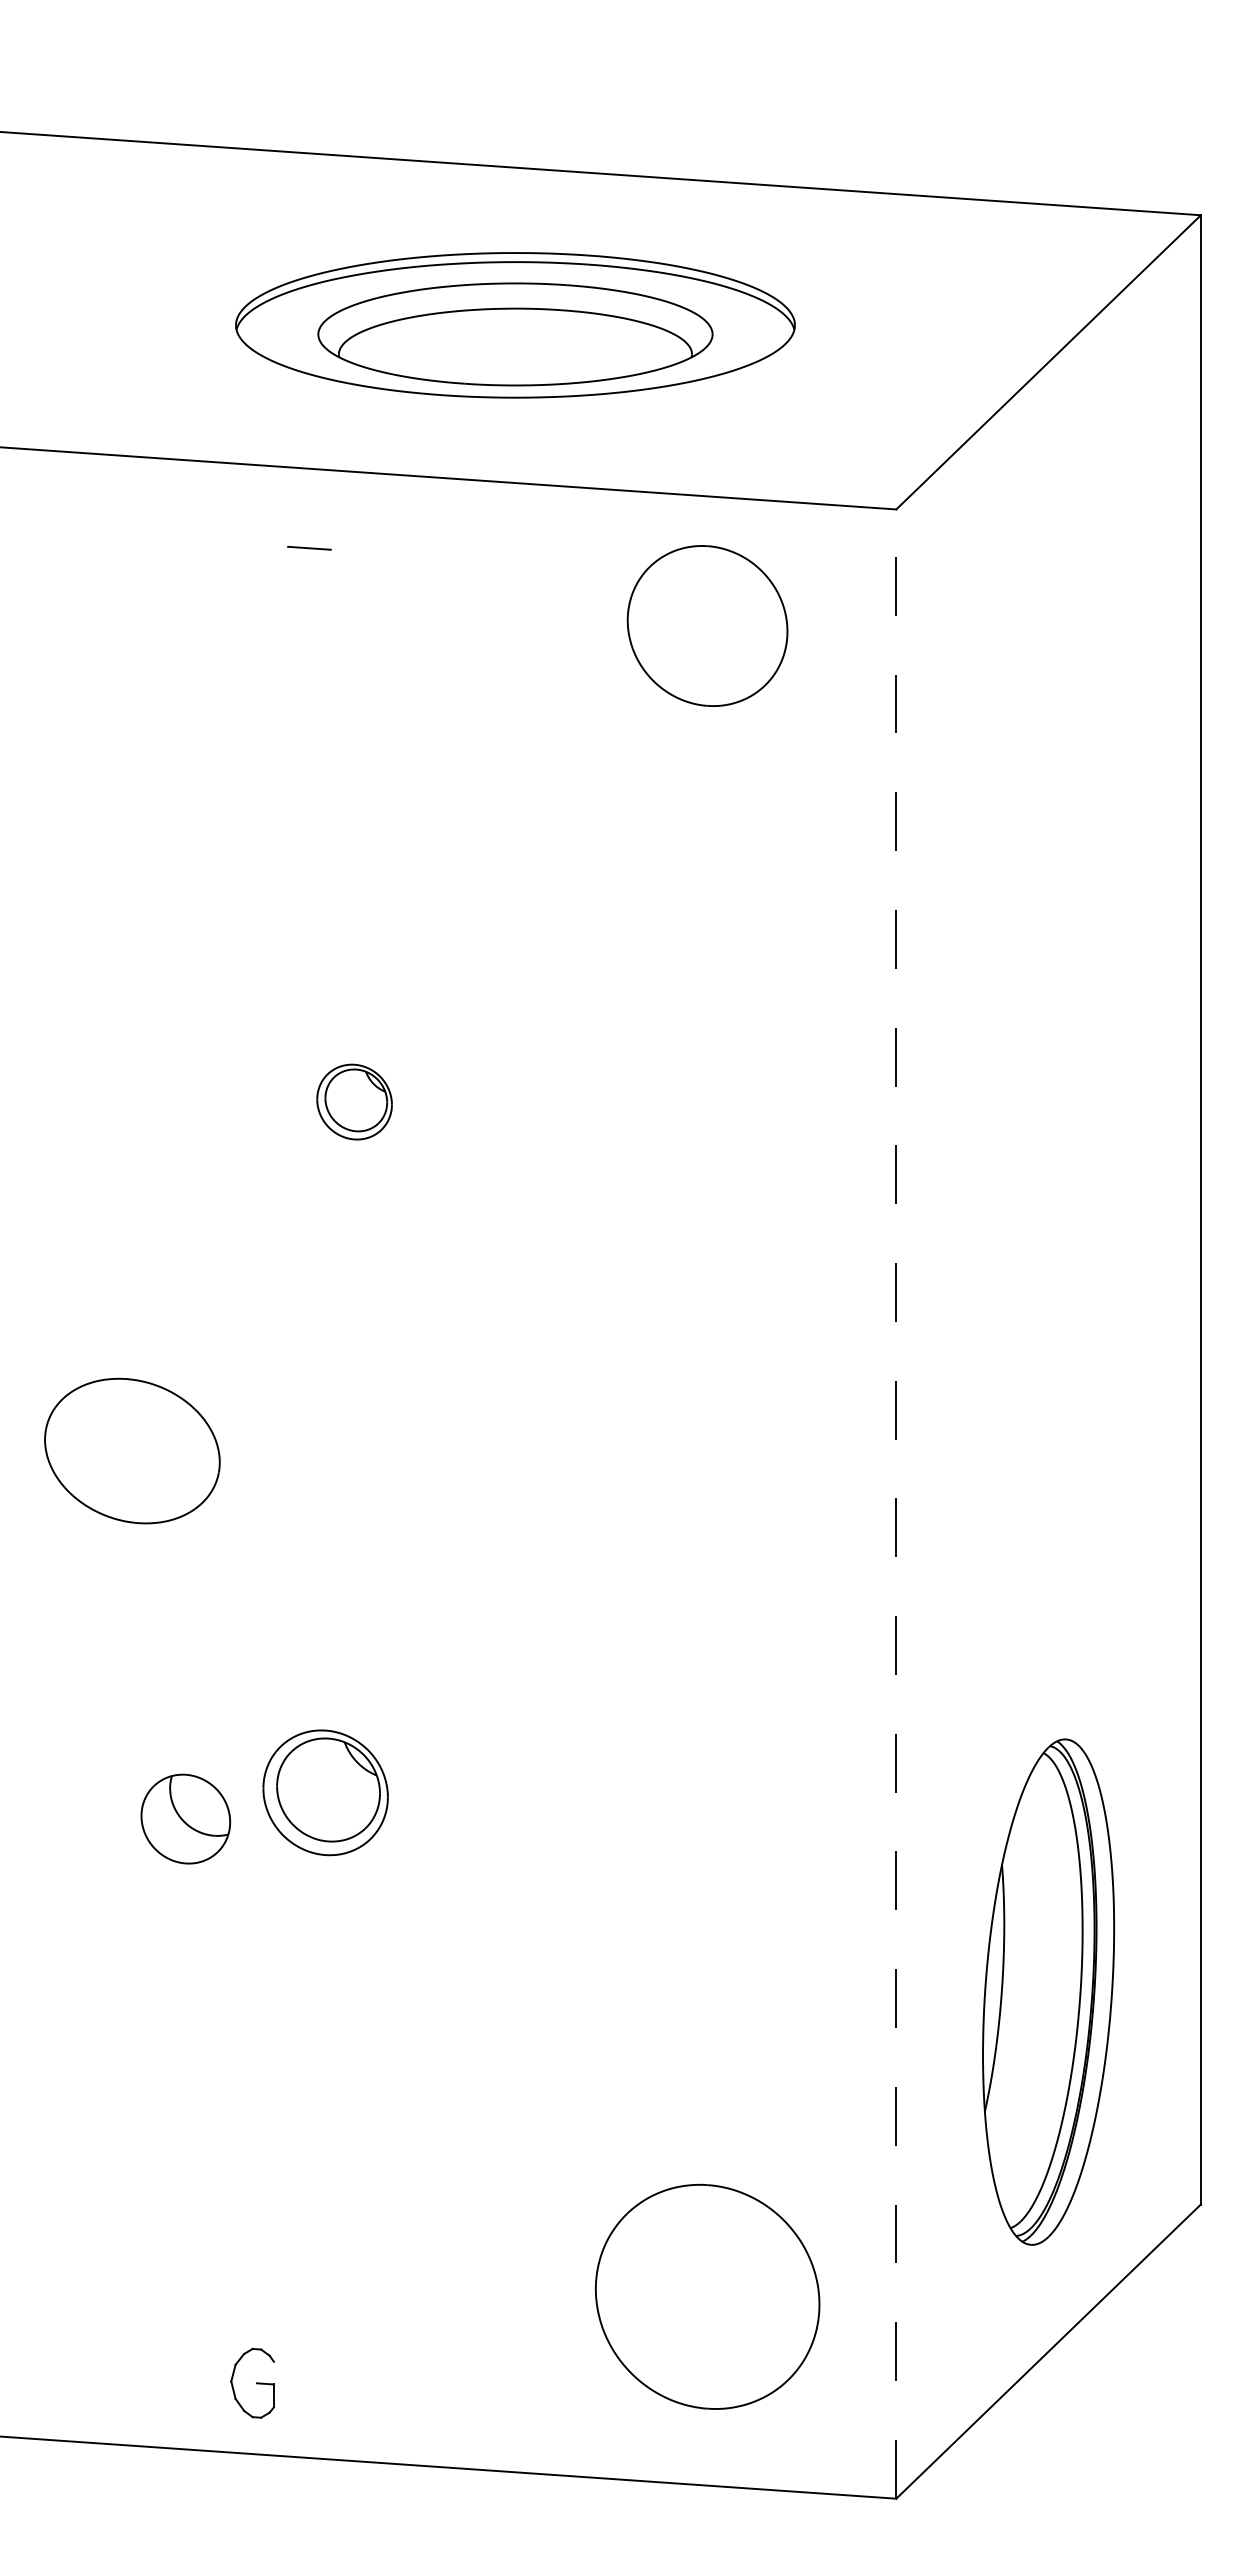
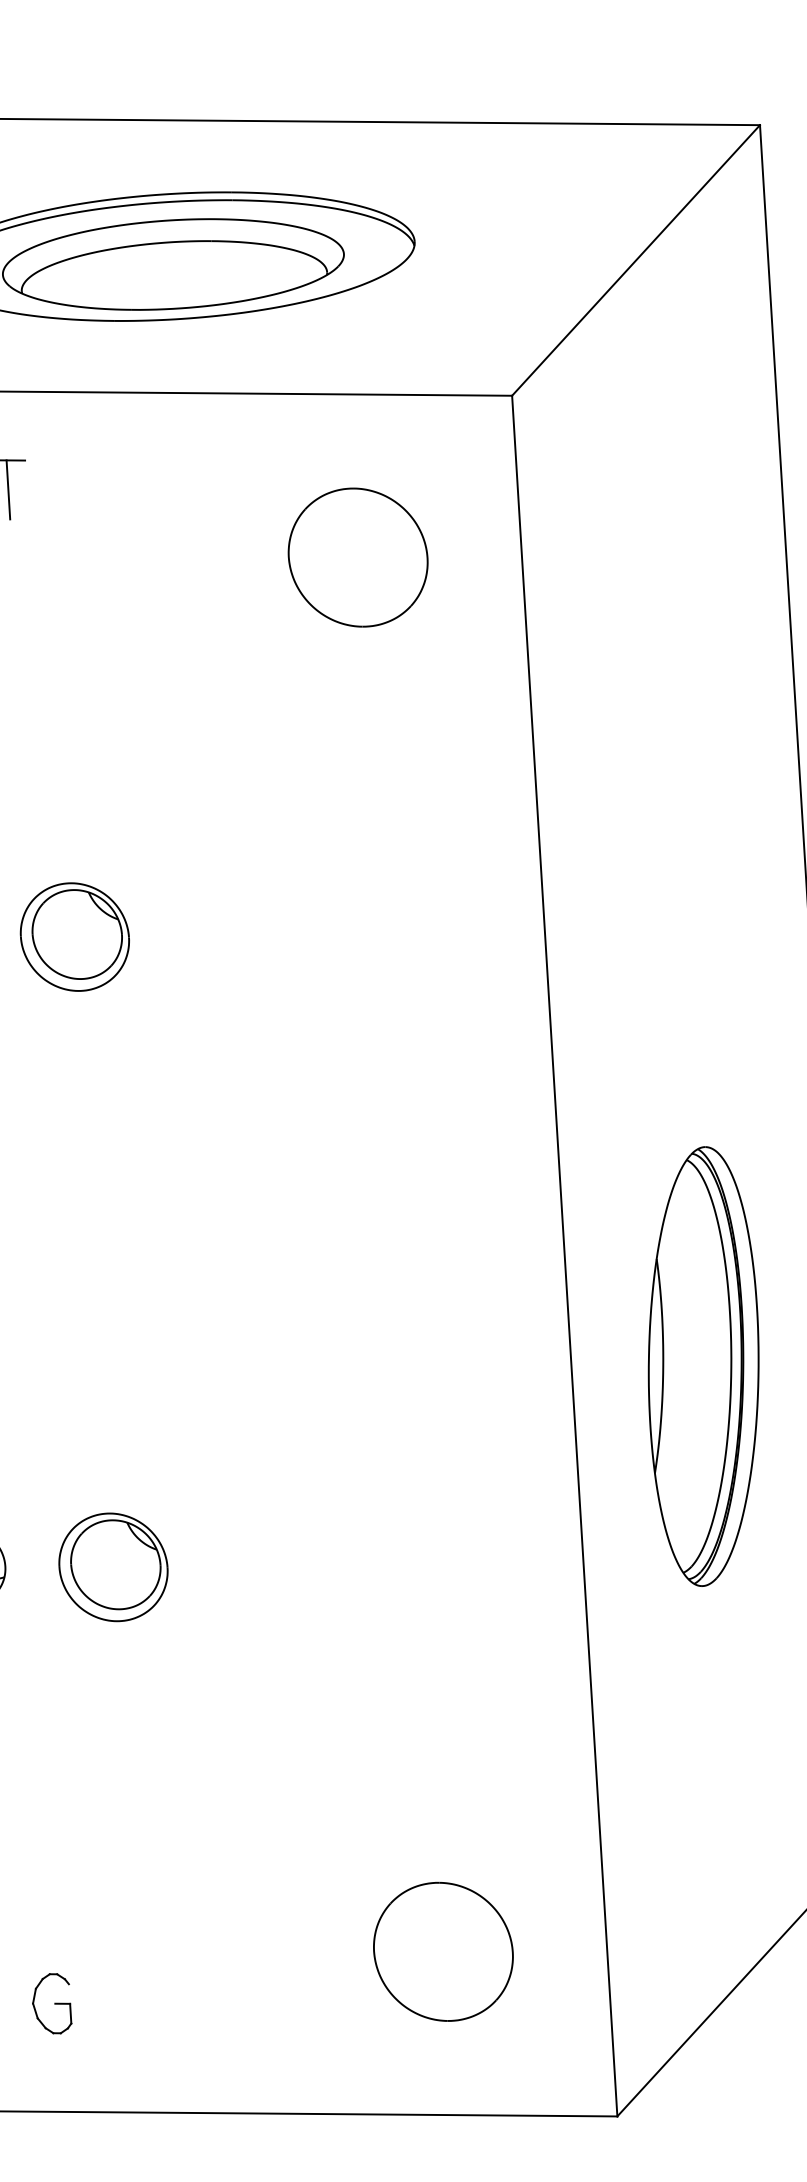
line: (309, 582) -> (8, 489), added
part: (707, 625) -> (358, 557), moved
part: (354, 1101) -> (74, 936), size x1.67
line: (896, 1504) -> (564, 1256), dashed -> solid
part: (325, 1792) -> (113, 1567), moved
part: (1048, 1991) -> (703, 1366), moved
part: (707, 2296) -> (443, 1951), size x0.71
part: (252, 2382) -> (51, 2003), moved

